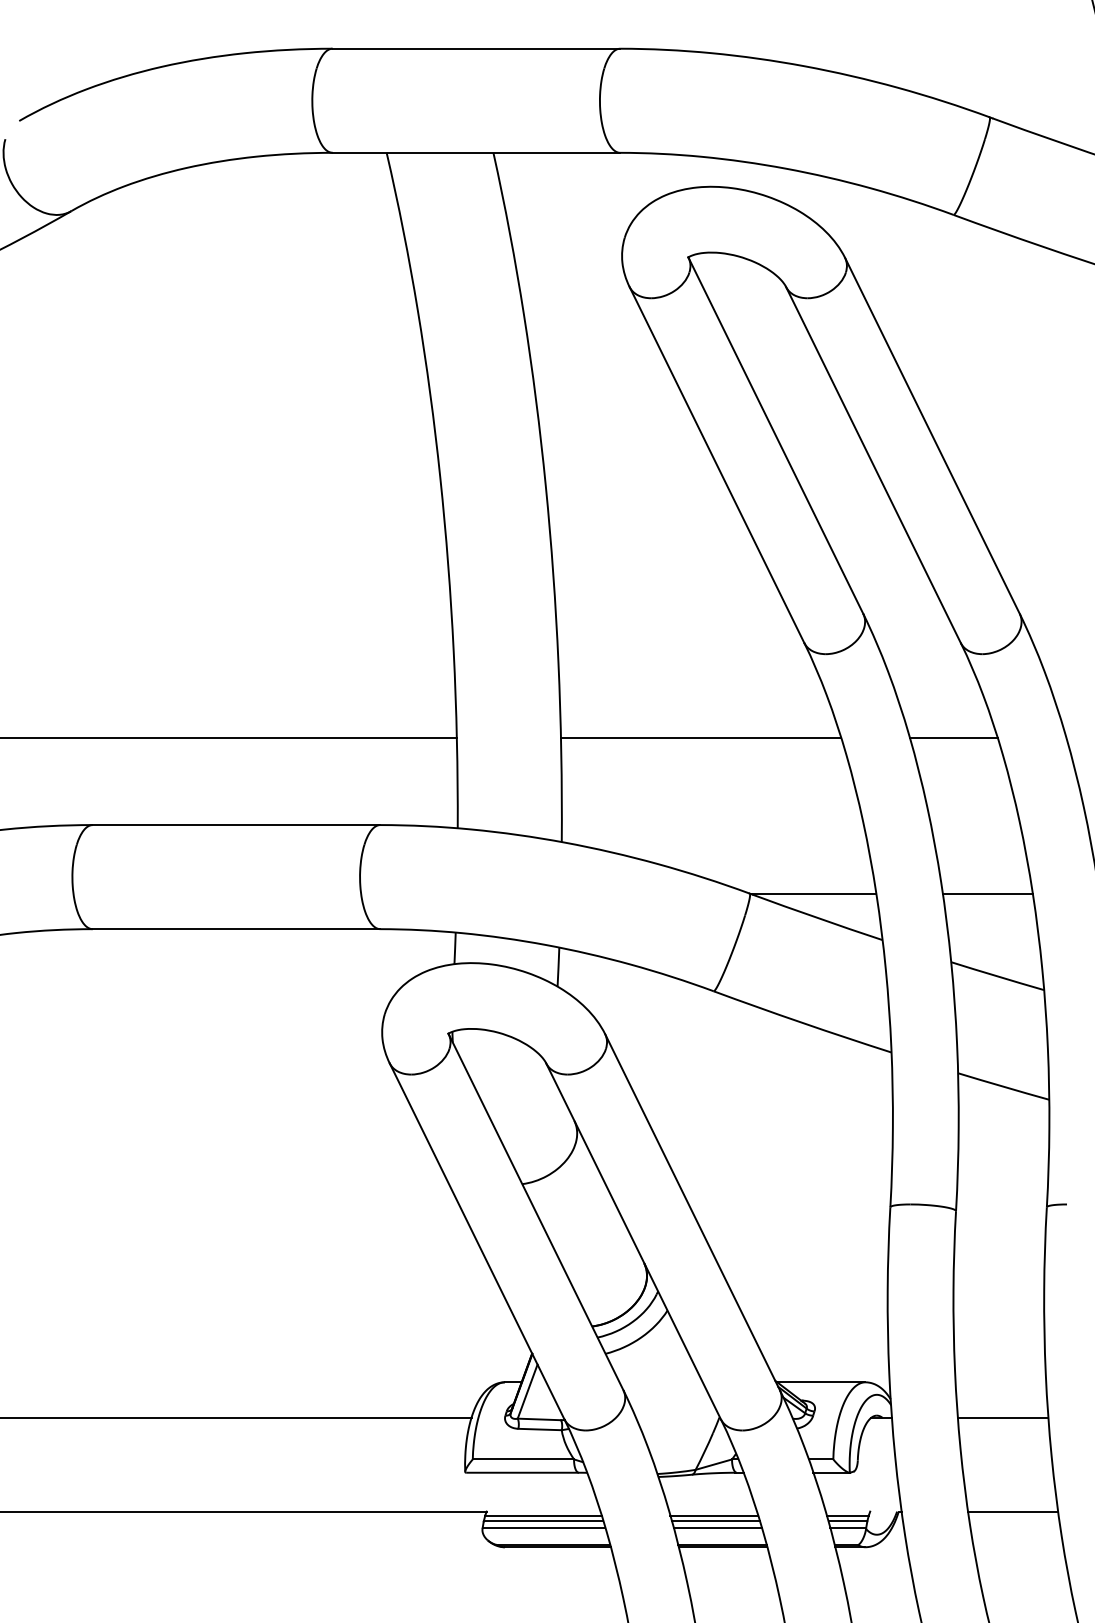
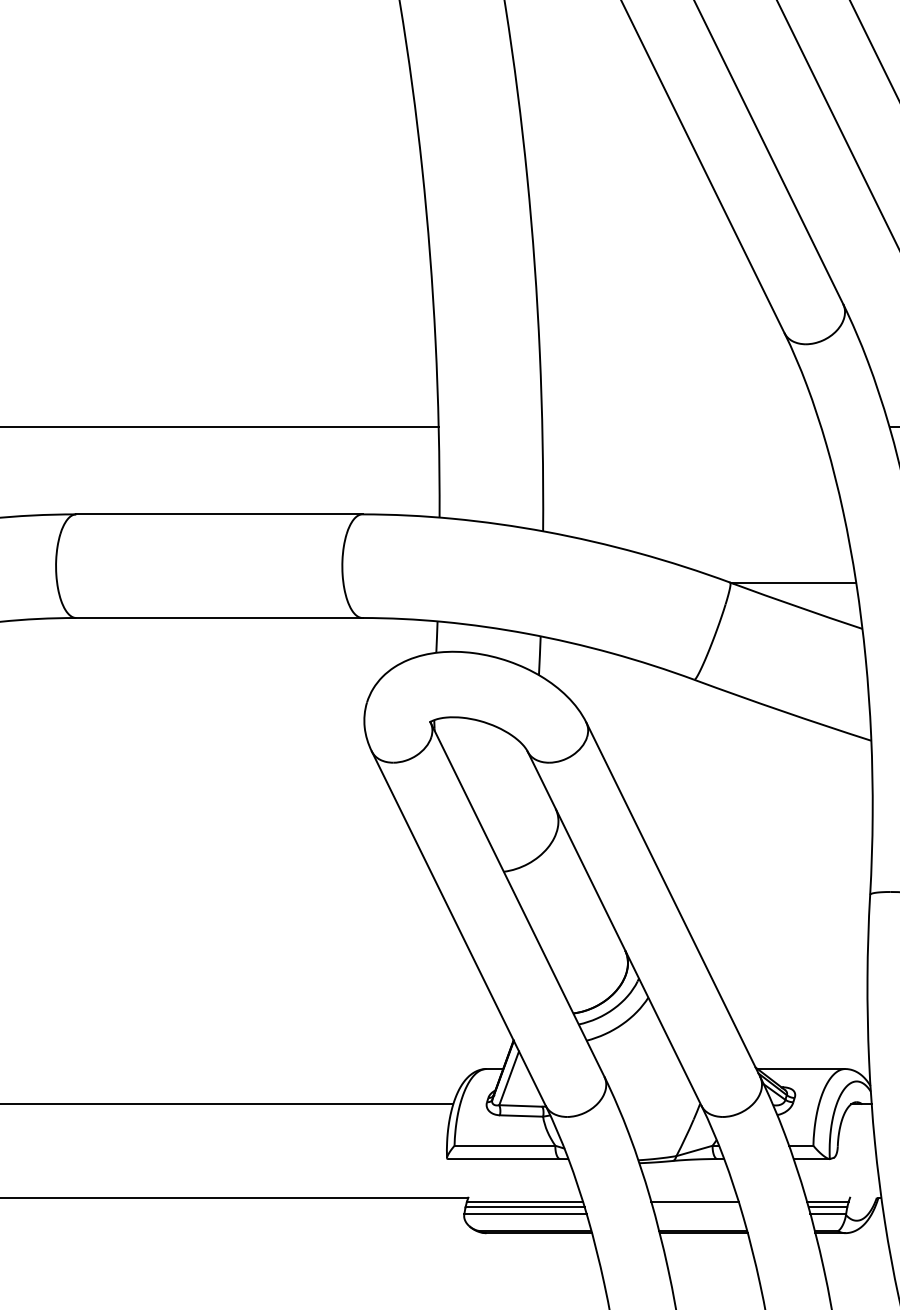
line: (700, 737) -> (681, 427), removed
line: (715, 1521) -> (696, 1207), removed
line: (717, 1527) -> (698, 1213), removed

